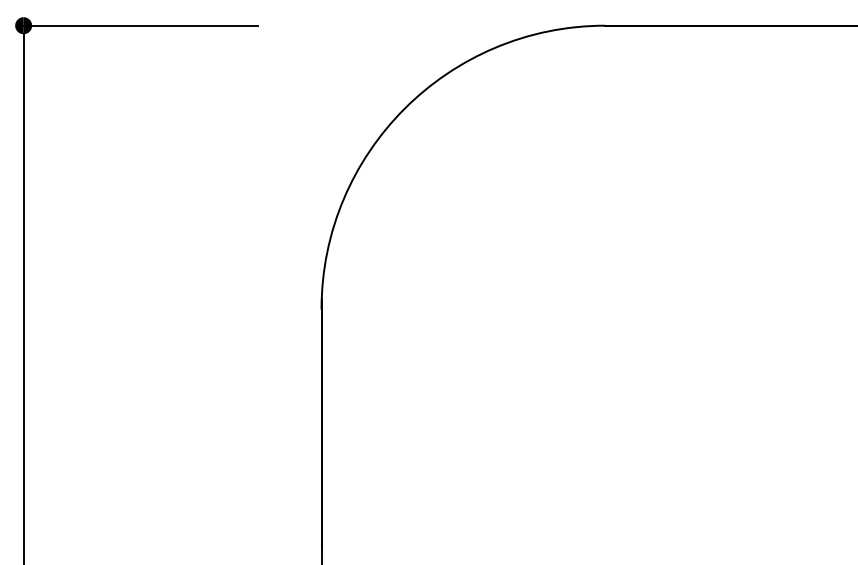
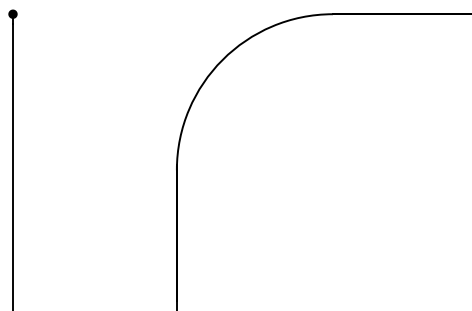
line: (140, 26) -> (77, 14), removed

